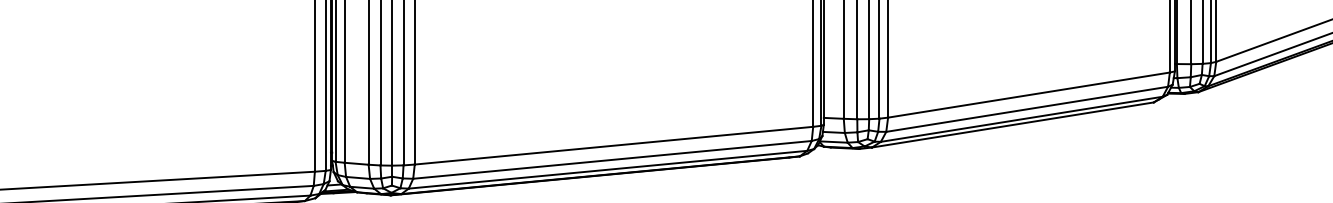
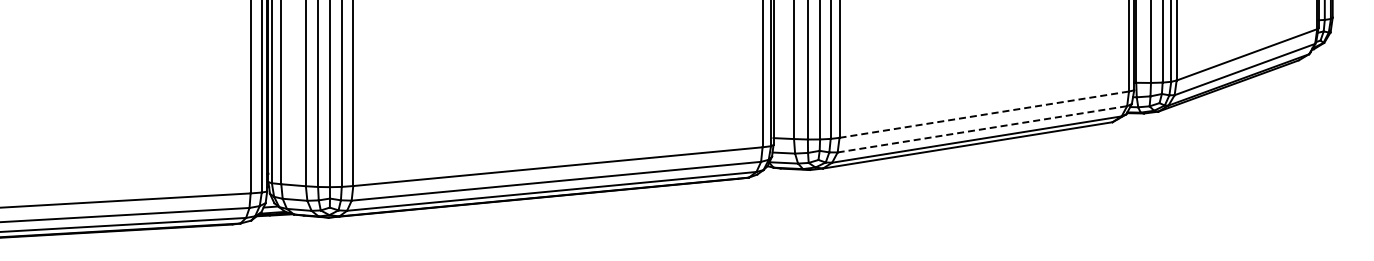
line: (1029, 94) -> (984, 114), solid -> dashed
line: (1027, 109) -> (982, 129), solid -> dashed

